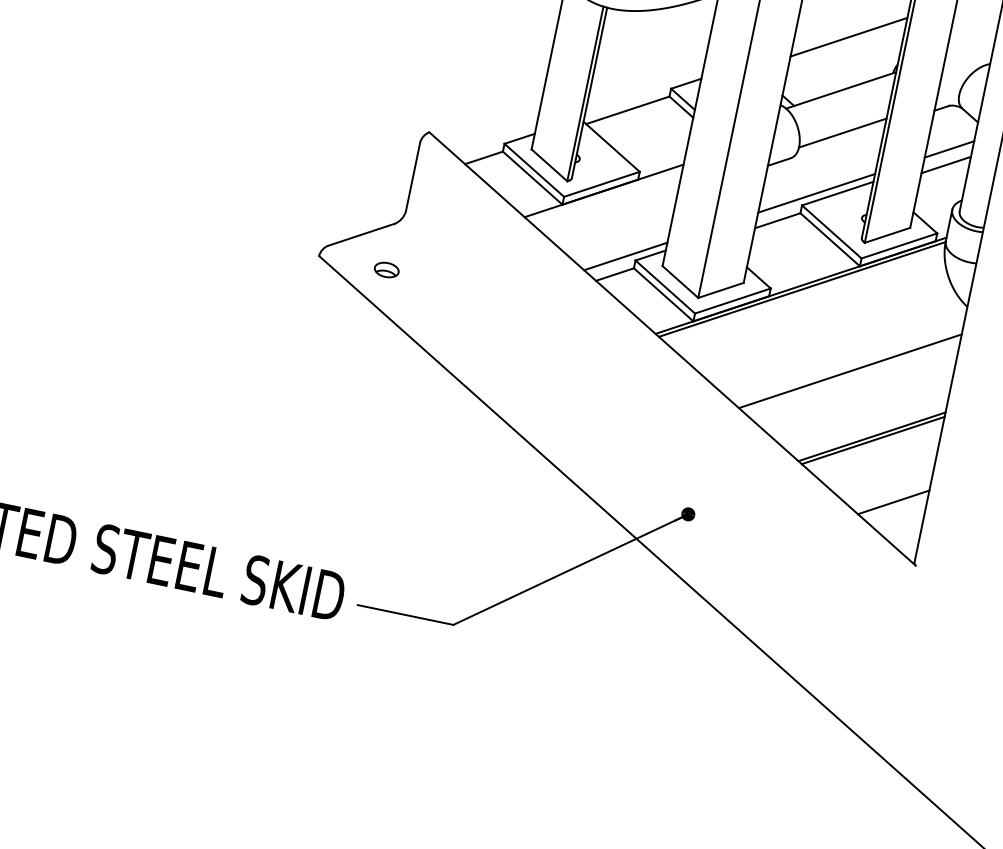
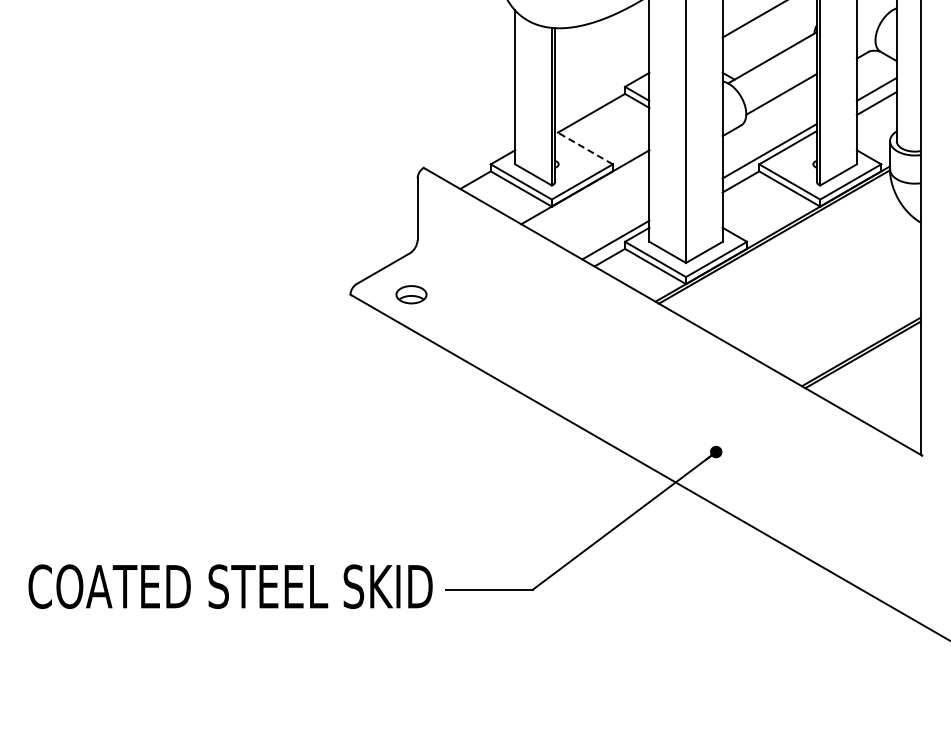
line: (611, 146) -> (583, 147), solid -> dashed
part: (386, 269) -> (411, 294), size x1.4
line: (849, 371) -> (830, 299), removed
line: (893, 501) -> (891, 404), removed

